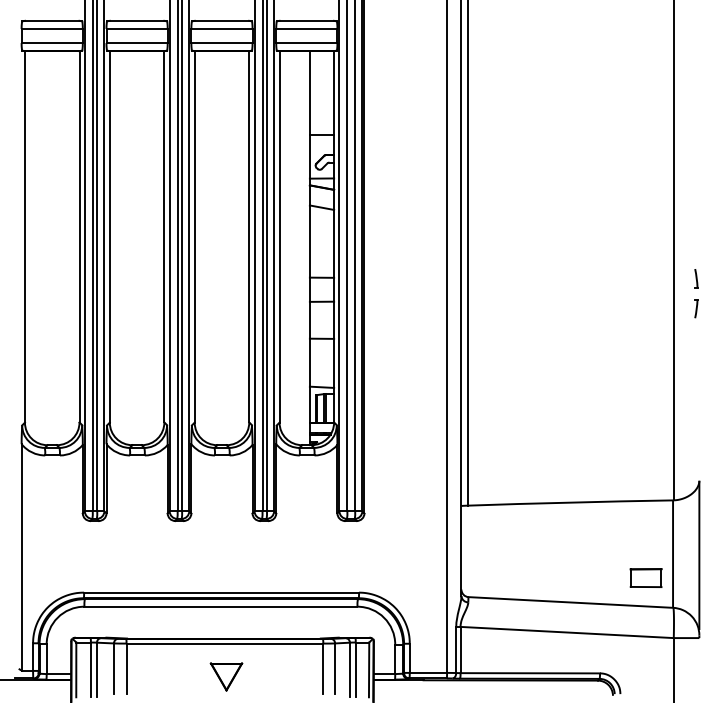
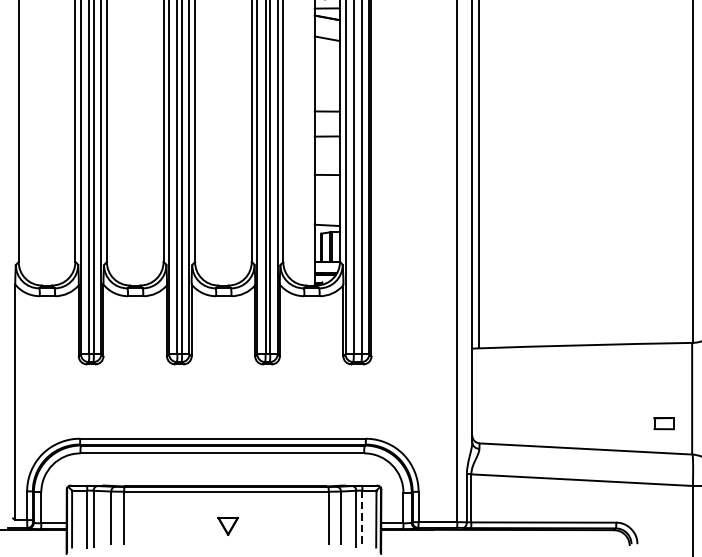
part: (645, 577) -> (663, 423), size x0.6
line: (355, 670) -> (362, 519), solid -> dashed
part: (226, 676) -> (228, 525), size x0.6

